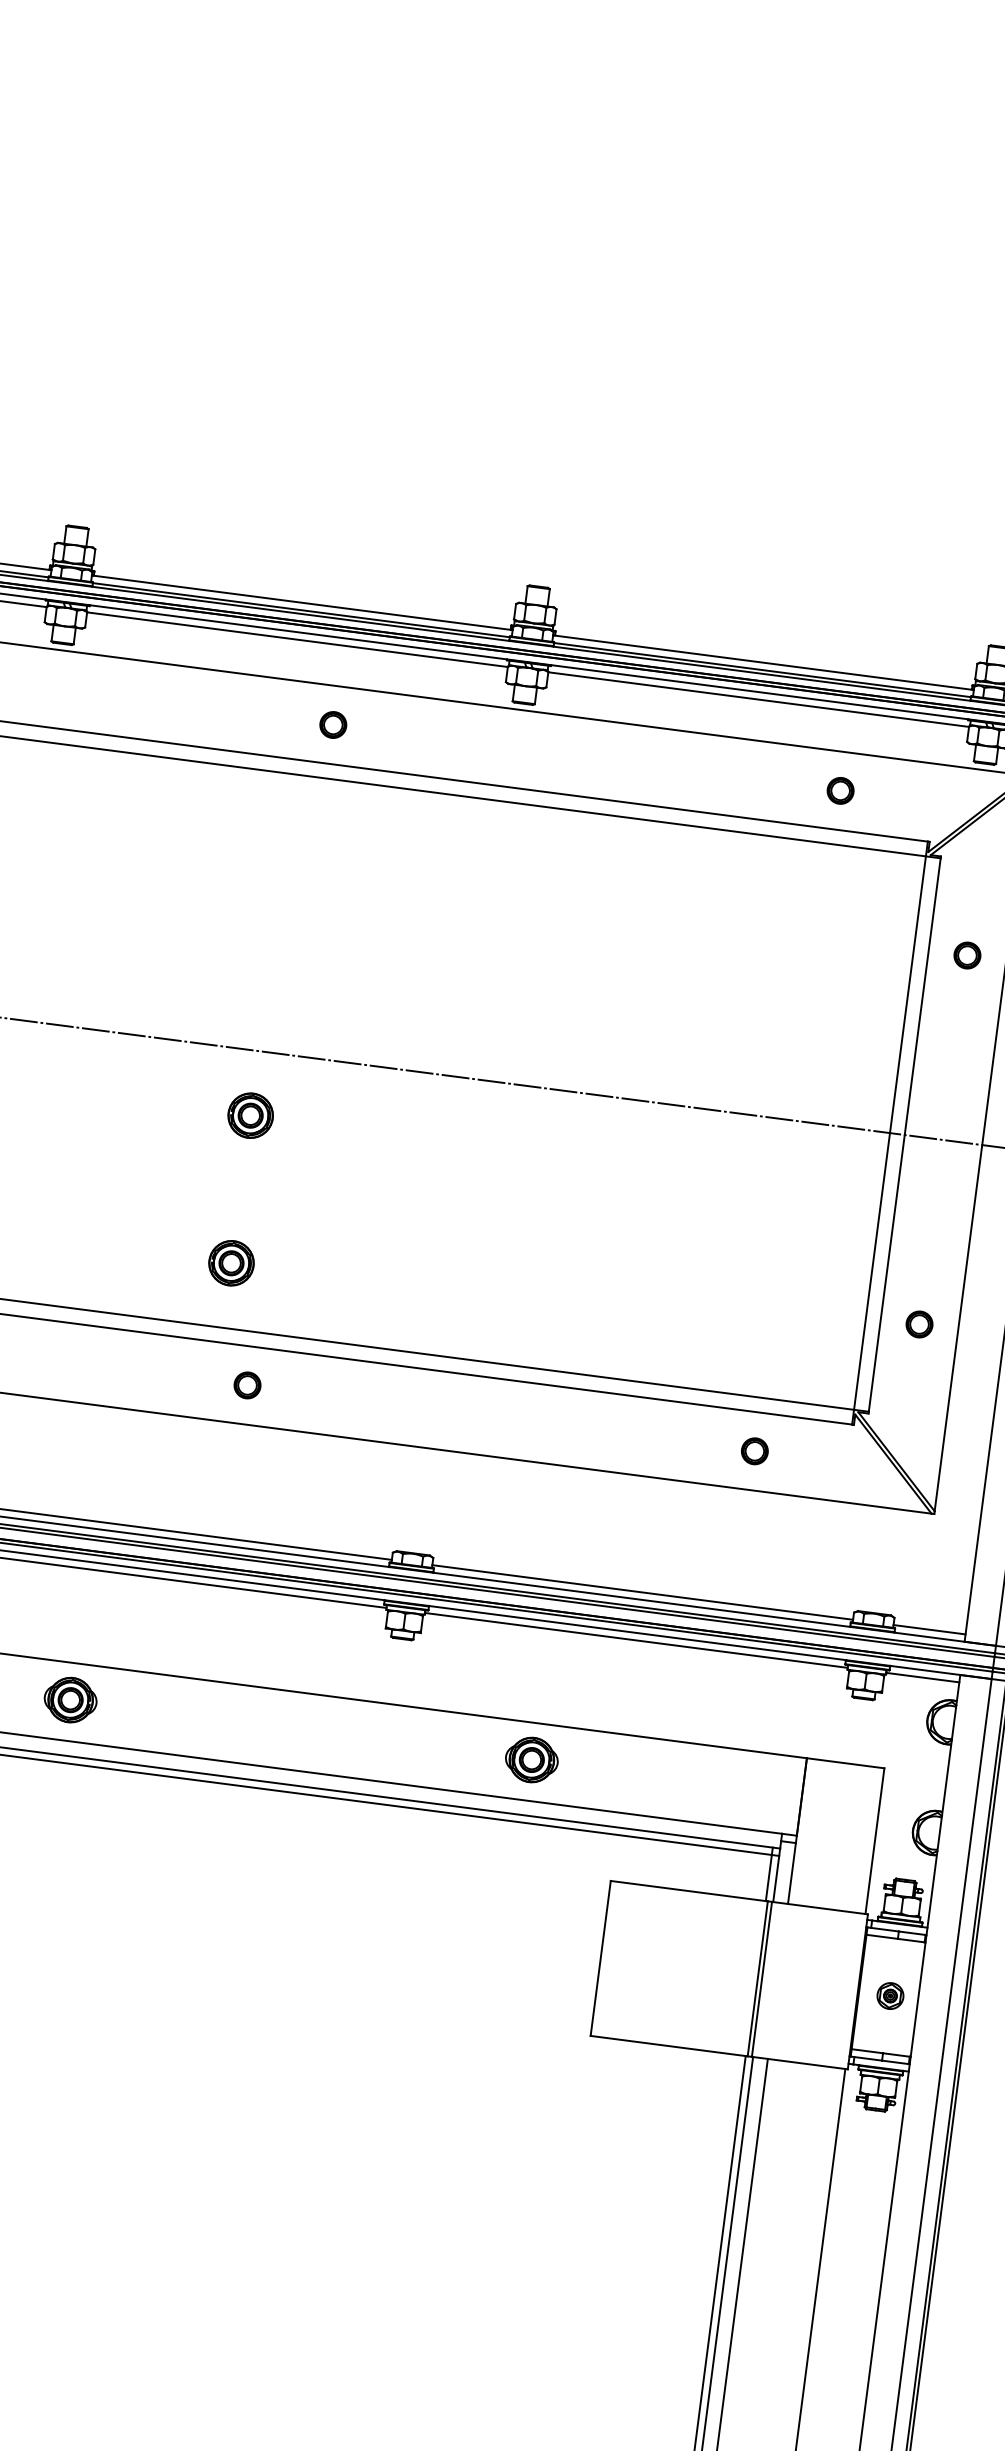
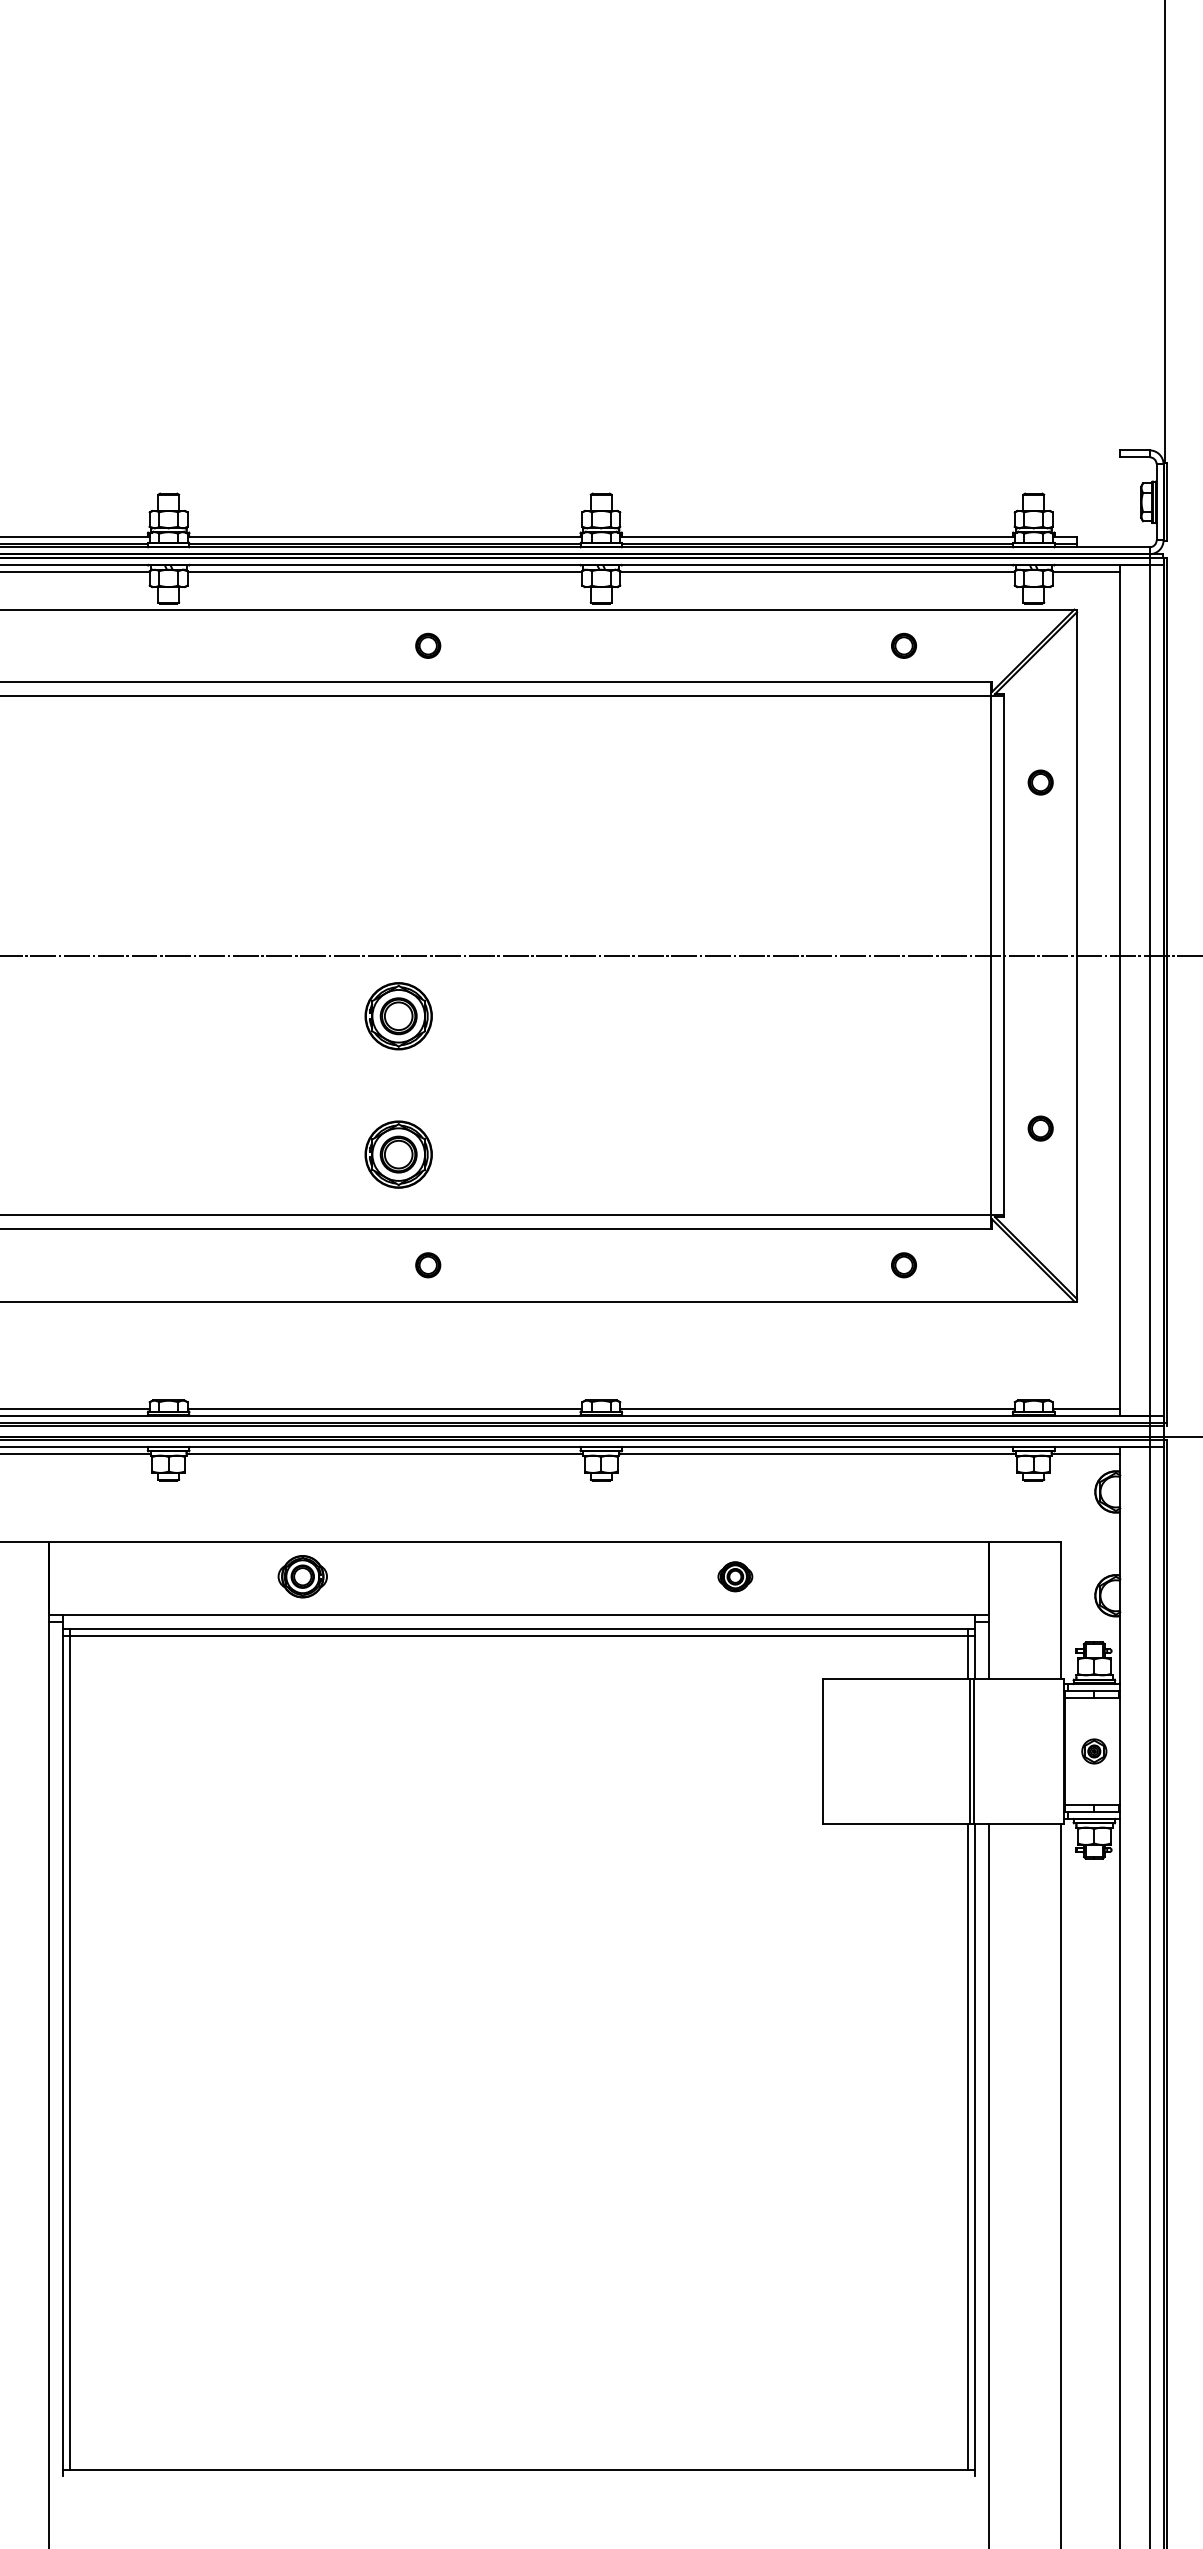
part: (250, 1114) -> (398, 1015), size x1.6
part: (231, 1263) -> (398, 1154), size x1.6
part: (532, 1759) -> (735, 1576), size x0.7

